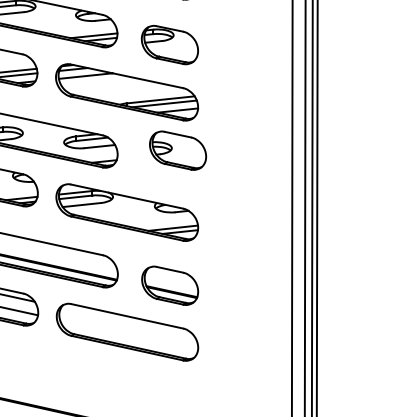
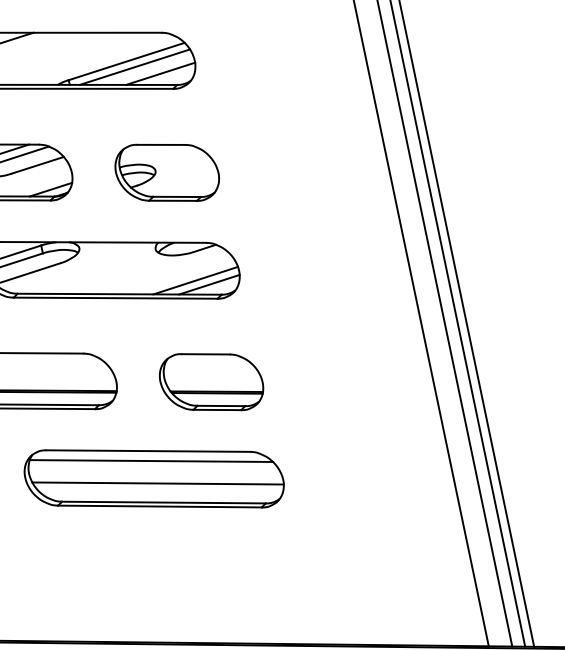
part: (178, 150) -> (167, 172), moved
line: (127, 321) -> (150, 460), added
line: (128, 335) -> (157, 484), added

